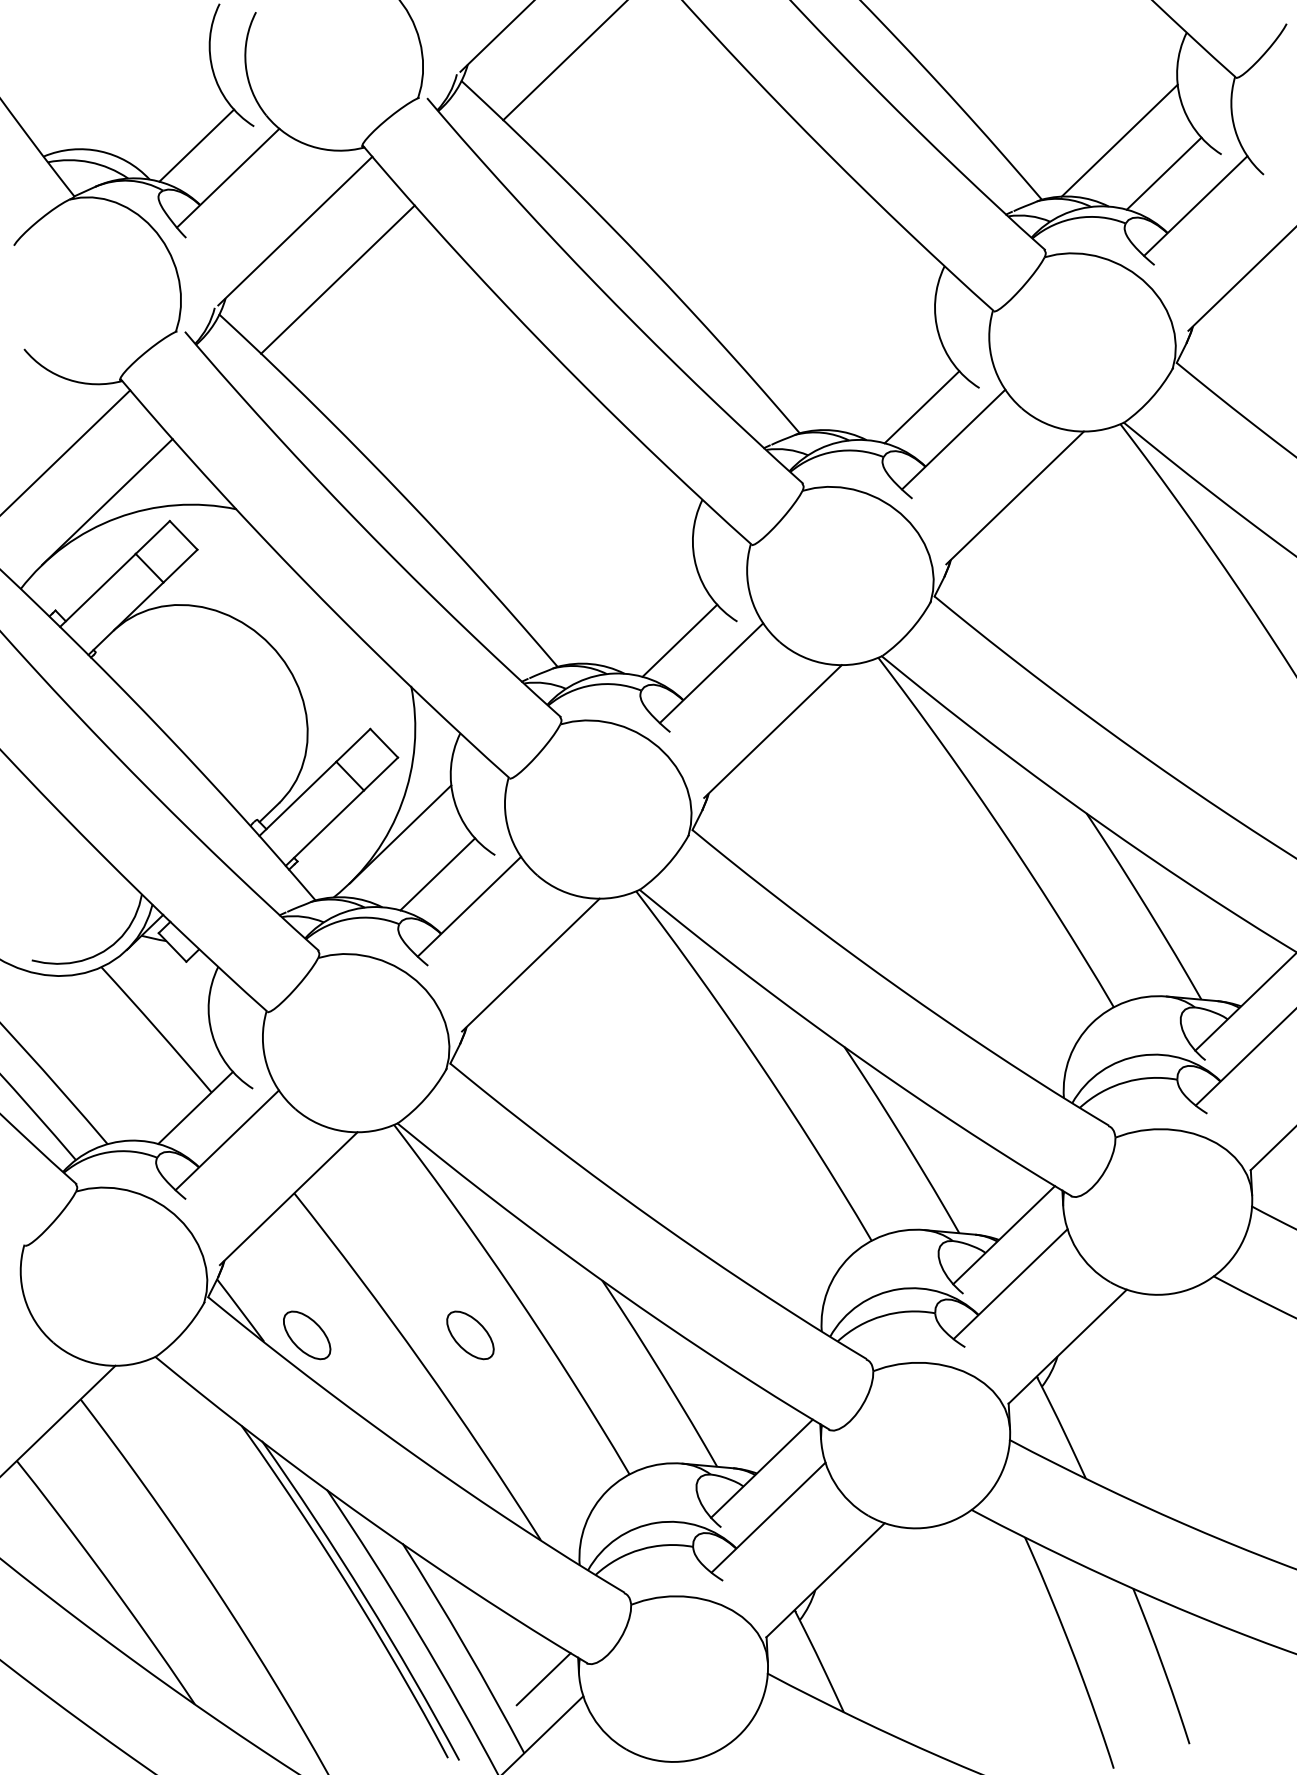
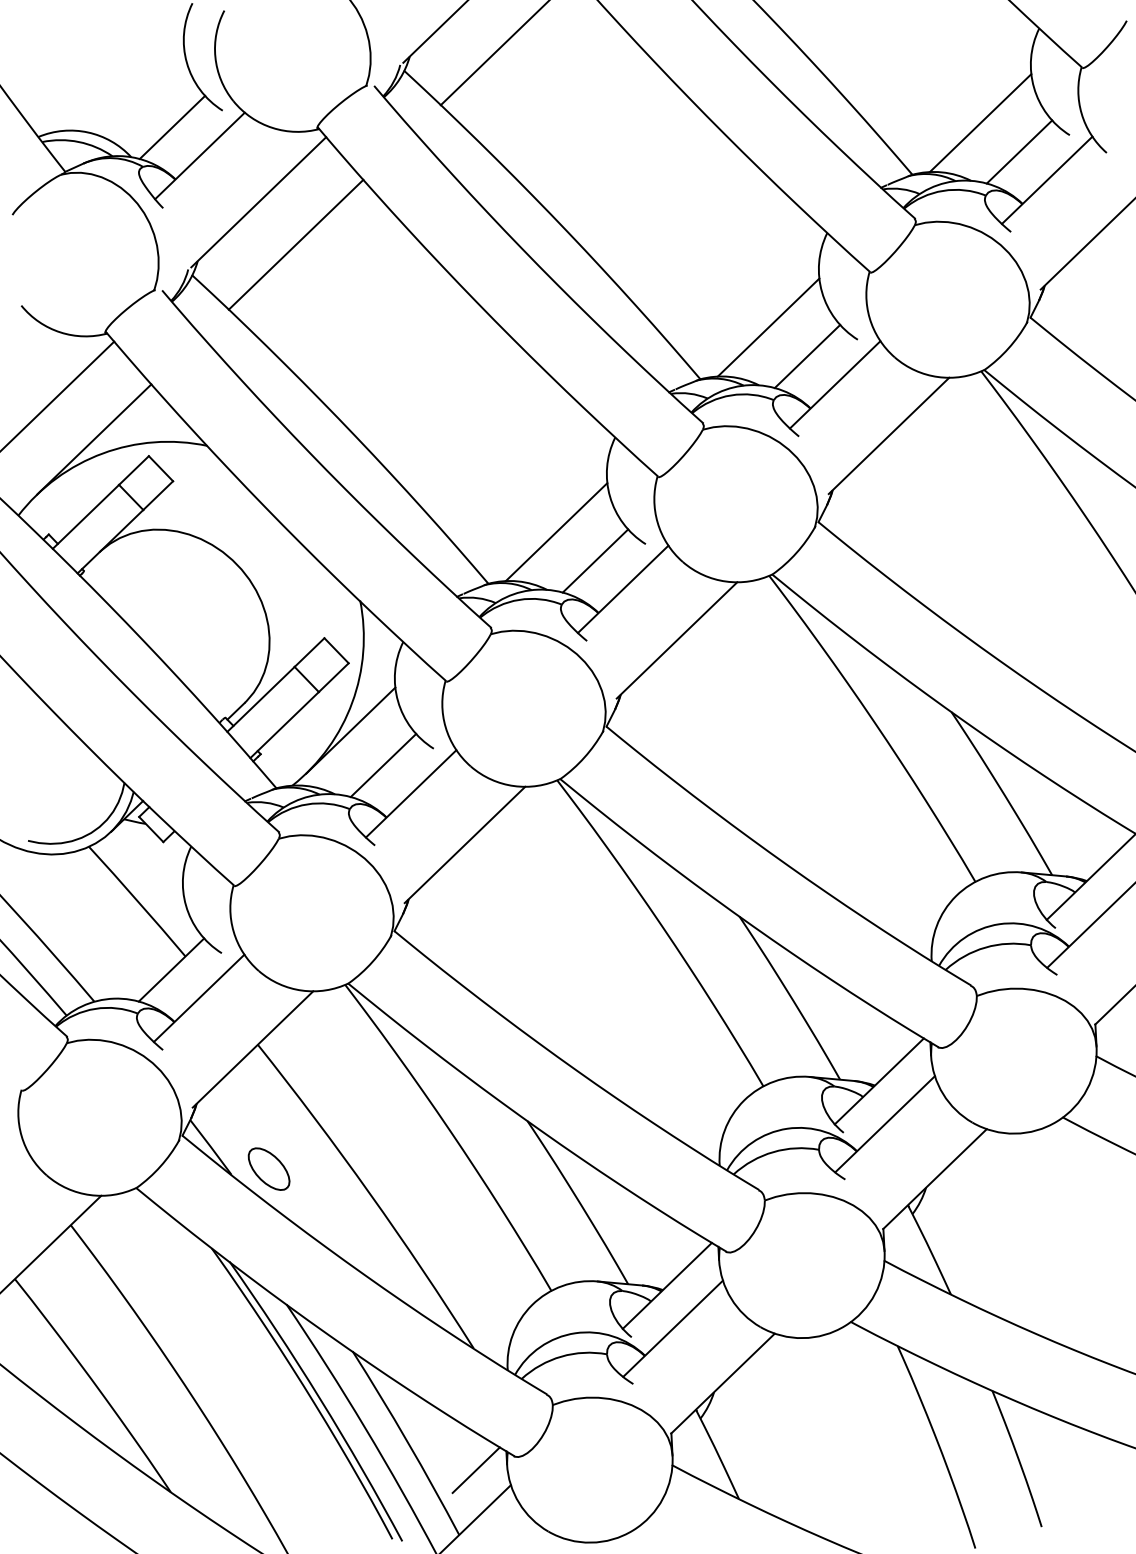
line: (877, 374) -> (768, 327), added
line: (635, 608) -> (556, 532), added
part: (469, 1334) -> (411, 1168), removed

